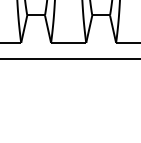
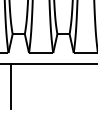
line: (24, 91) -> (10, 86), added

